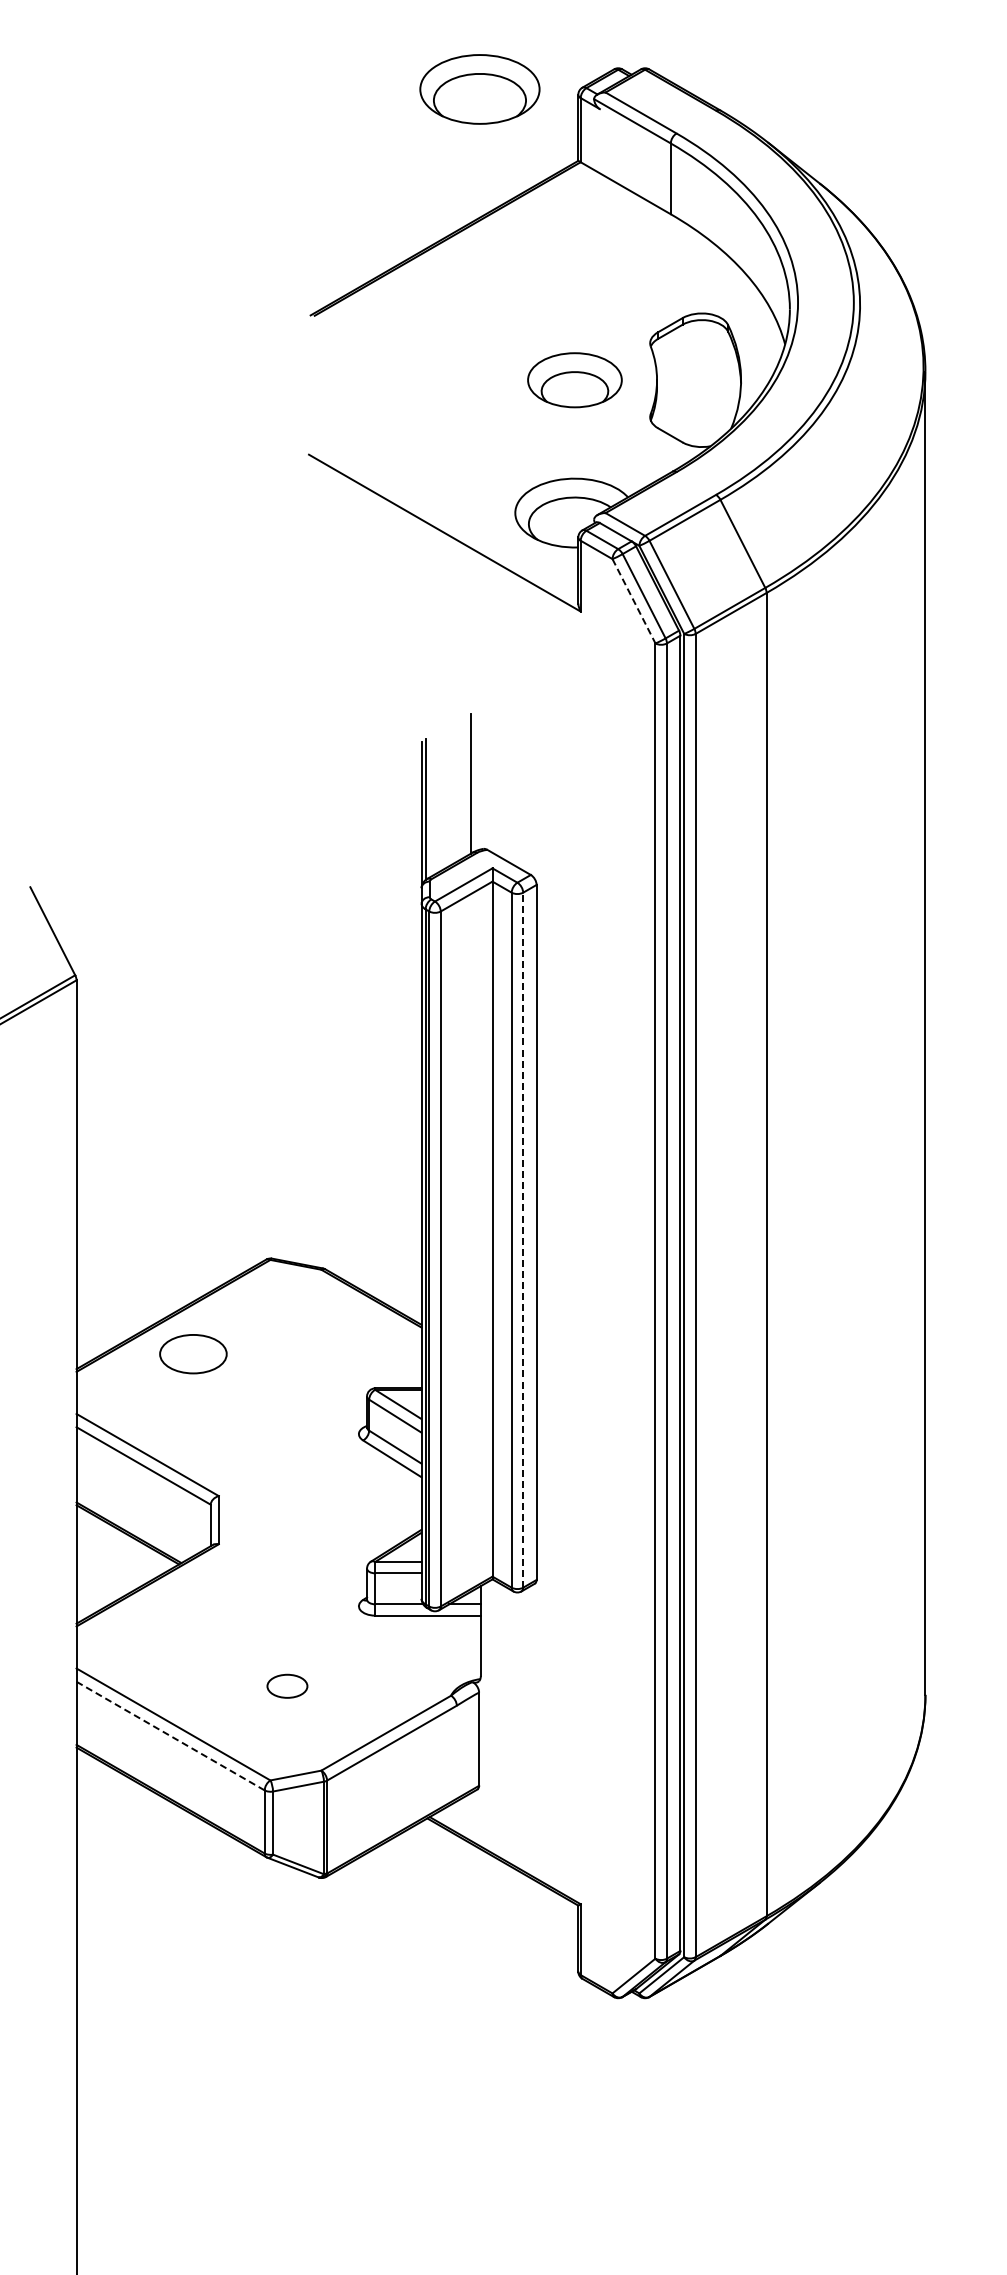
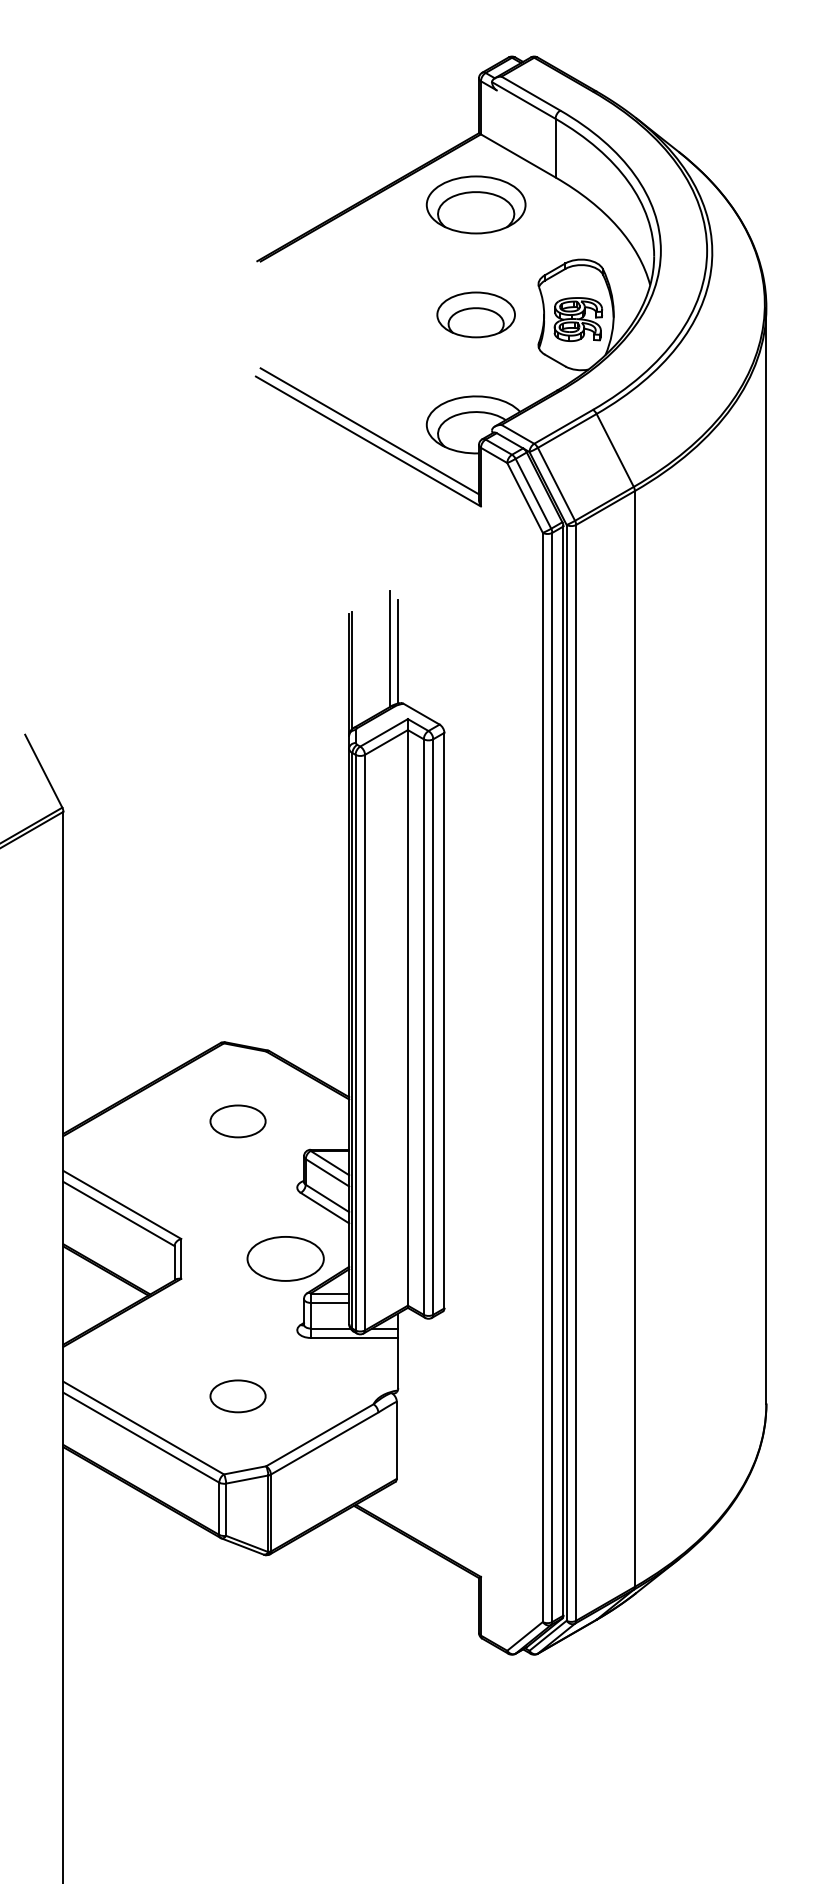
part: (479, 89) -> (475, 204), moved
part: (697, 385) -> (577, 319), added
line: (446, 520) -> (369, 431), added
line: (634, 601) -> (525, 498), dashed -> solid
line: (480, 786) -> (397, 651), added
line: (523, 1240) -> (433, 1027), dashed -> solid
part: (193, 1354) -> (238, 1121), moved
part: (344, 1519) -> (285, 1258), added
part: (287, 1686) -> (238, 1396), size x1.67
line: (170, 1736) -> (141, 1438), dashed -> solid

